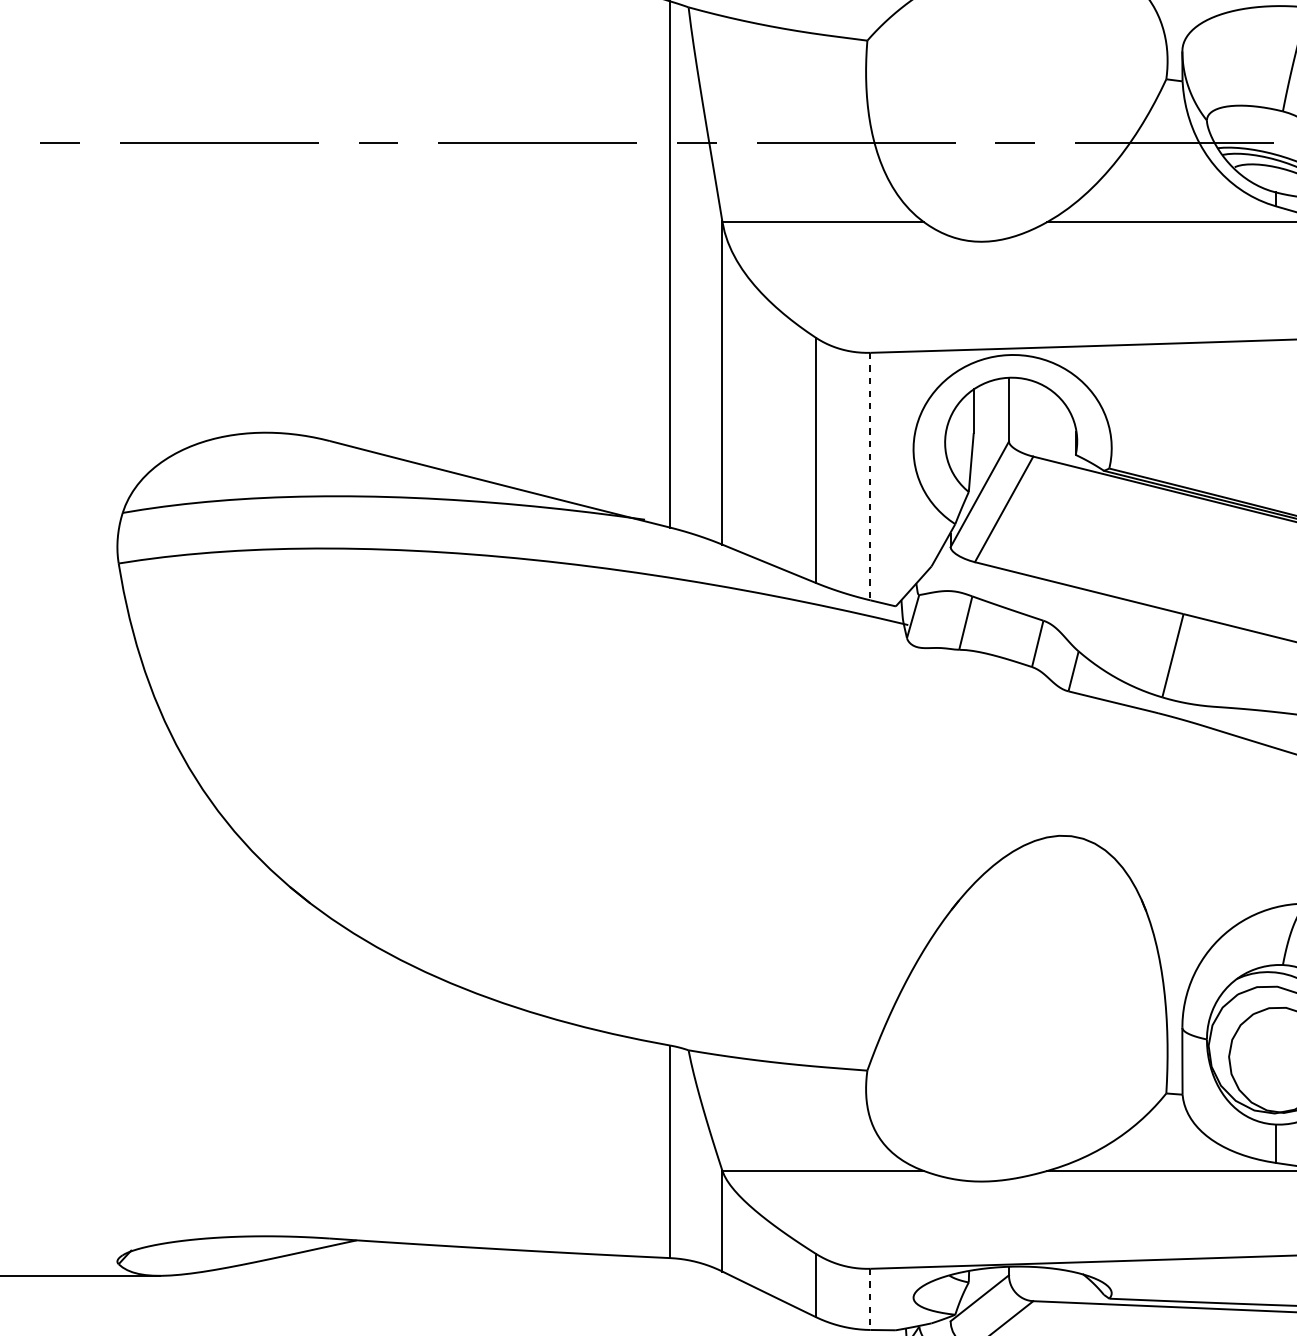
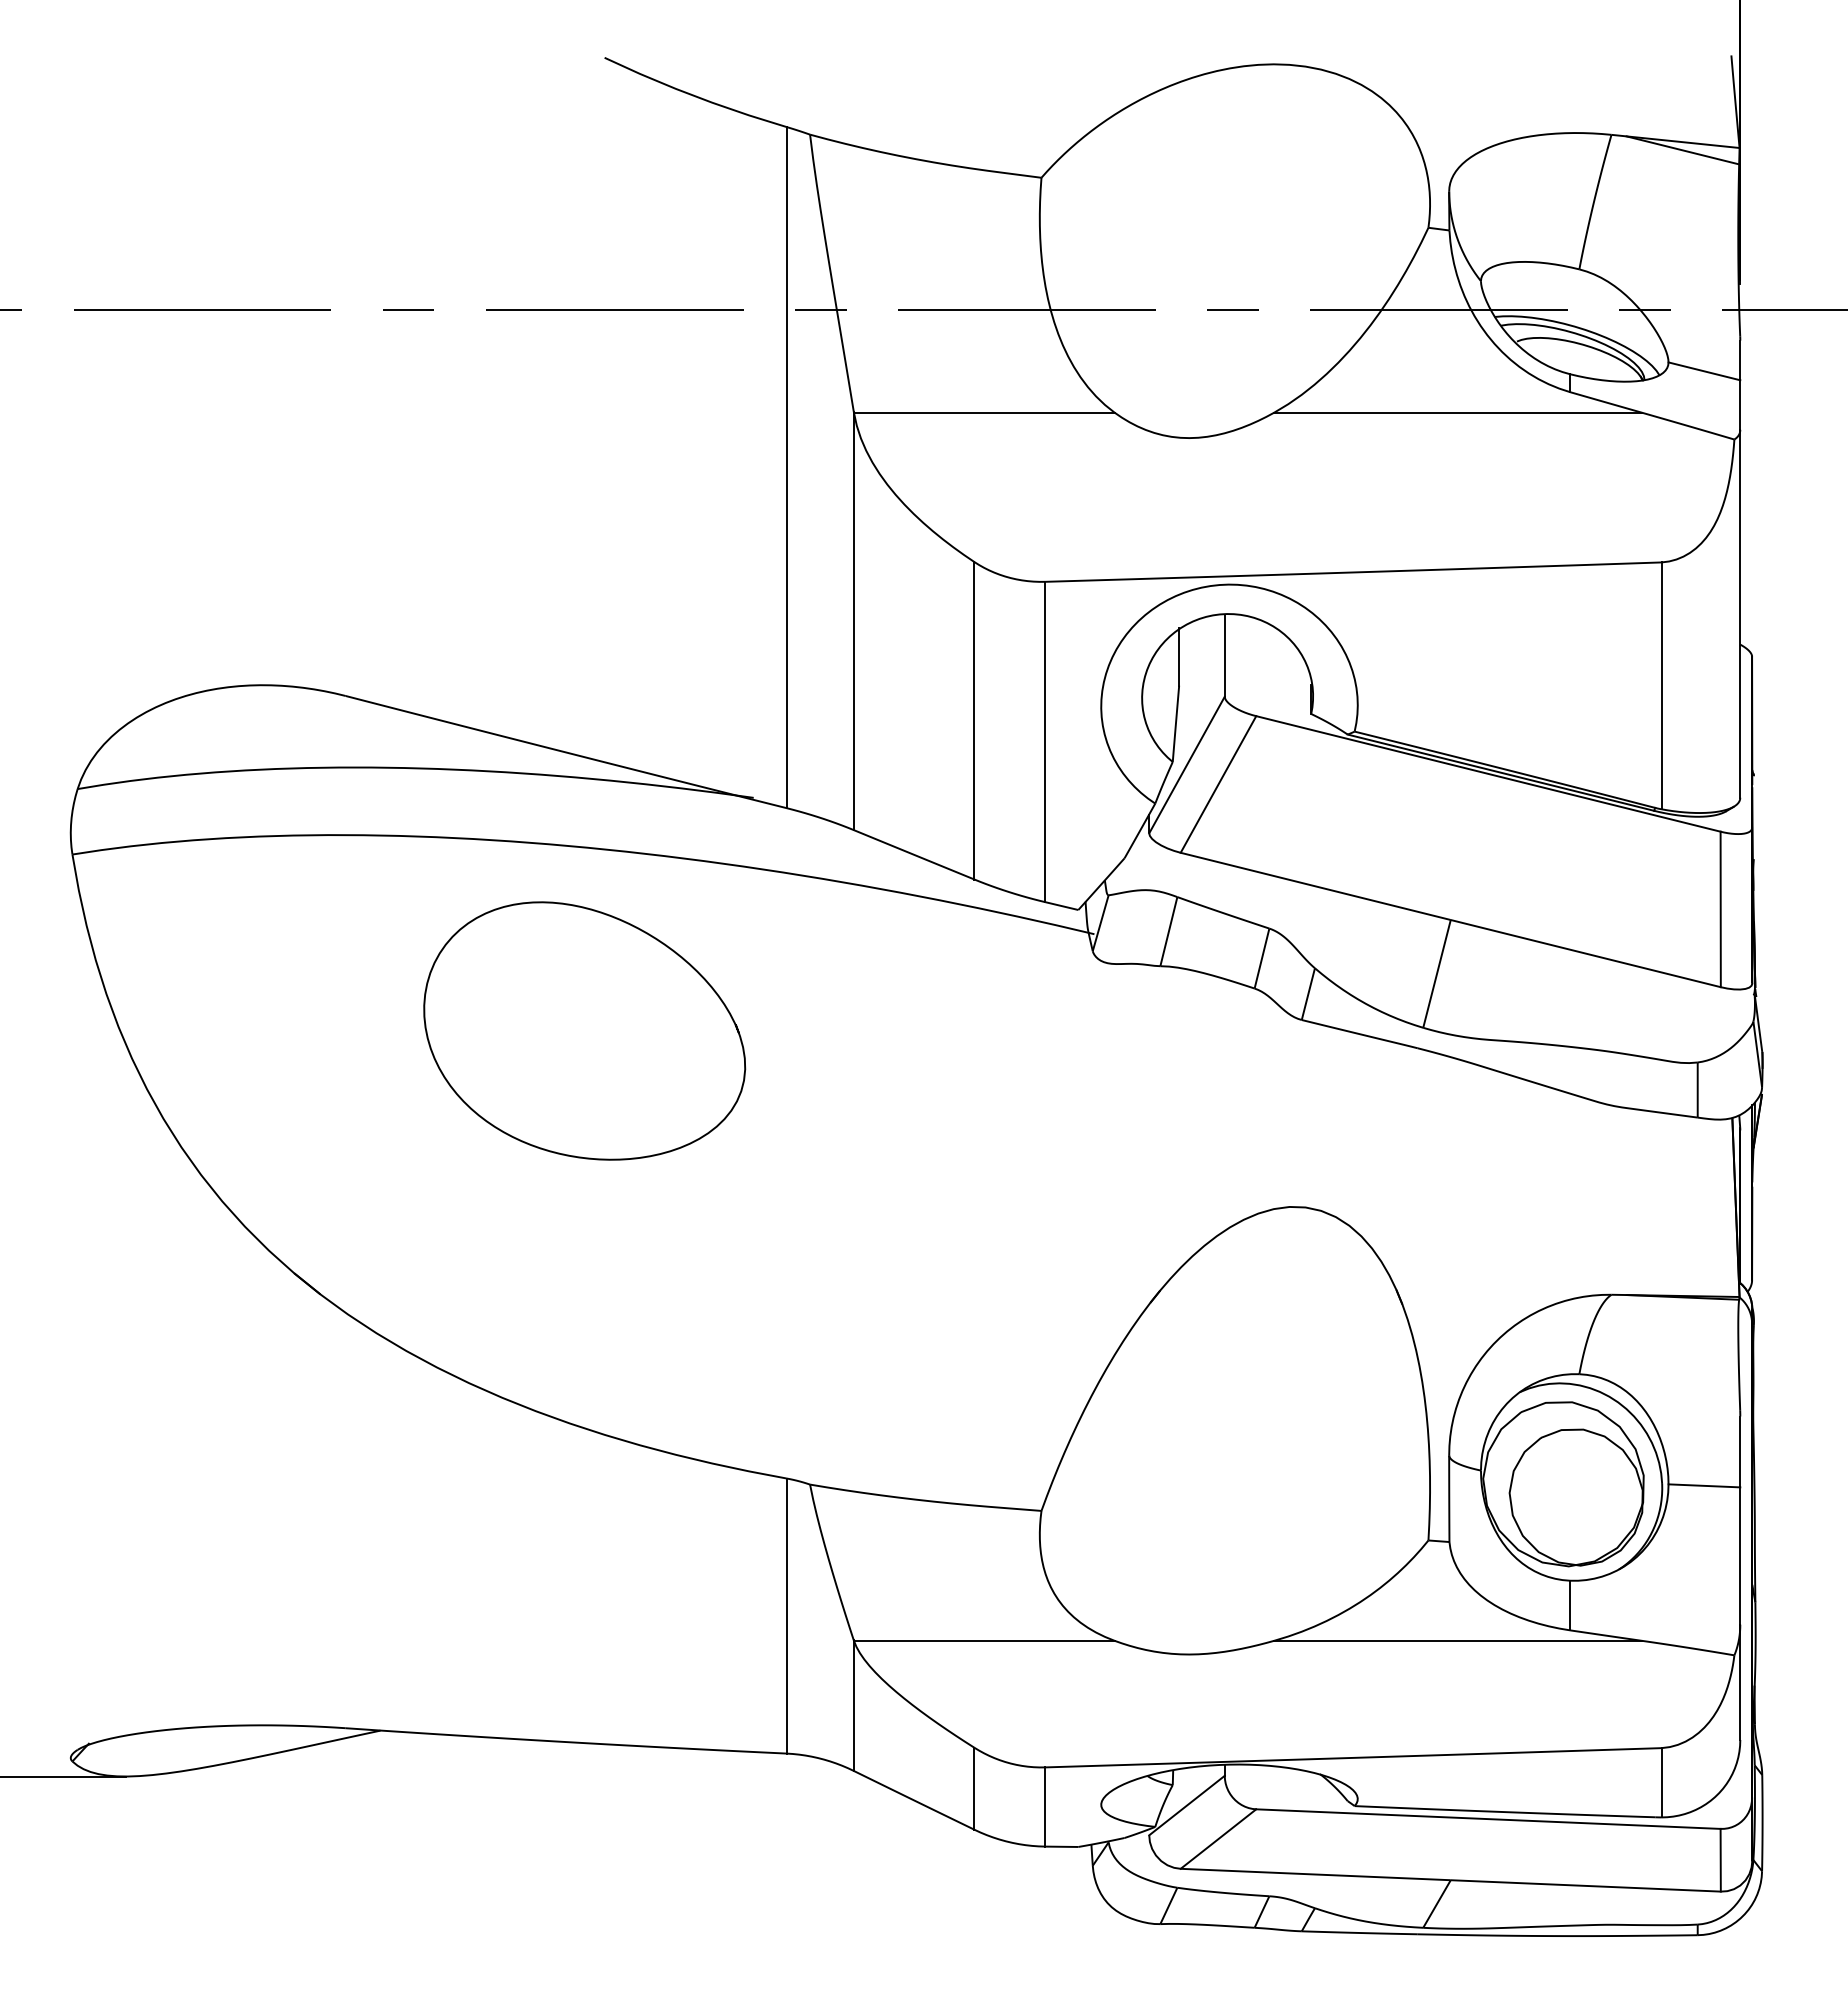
line: (870, 476) -> (1045, 742), dashed -> solid
curve: (553, 620) -> (635, 928), added
line: (870, 1299) -> (1045, 1807), dashed -> solid

